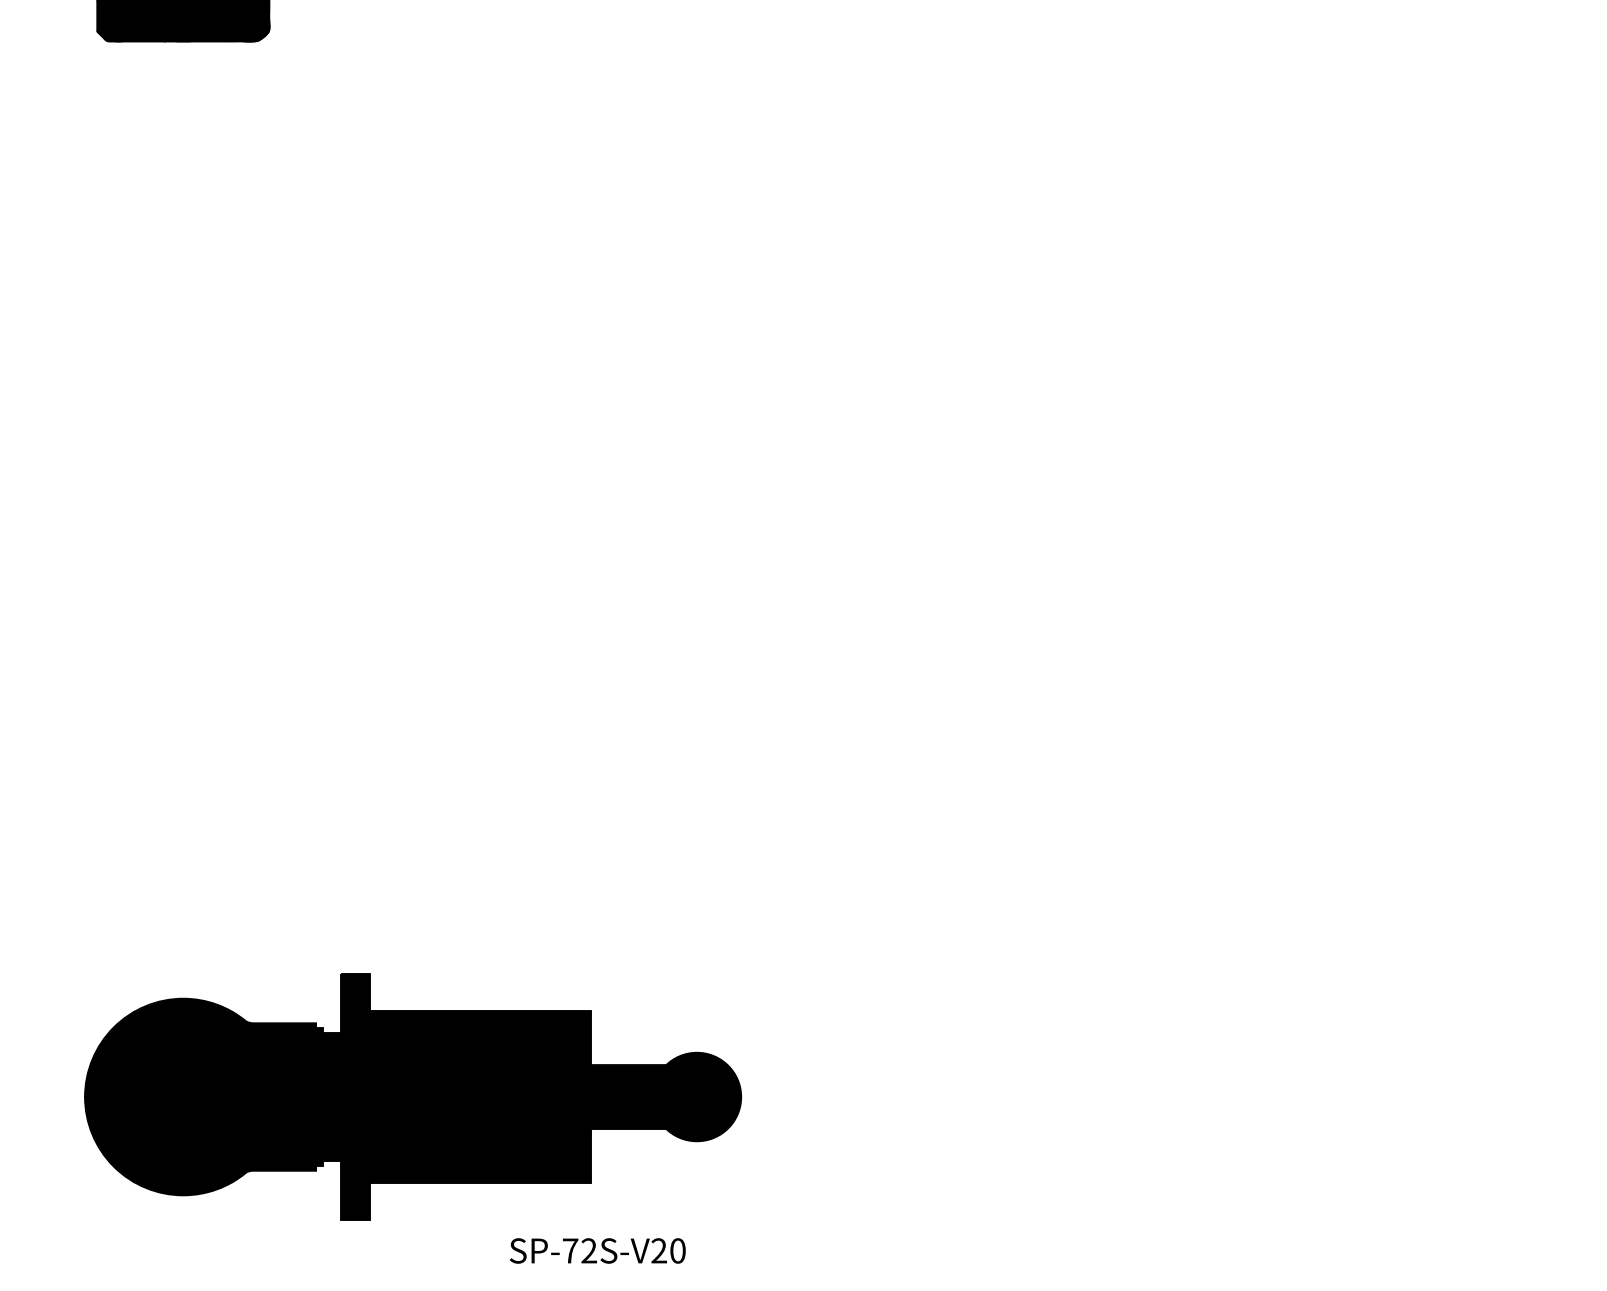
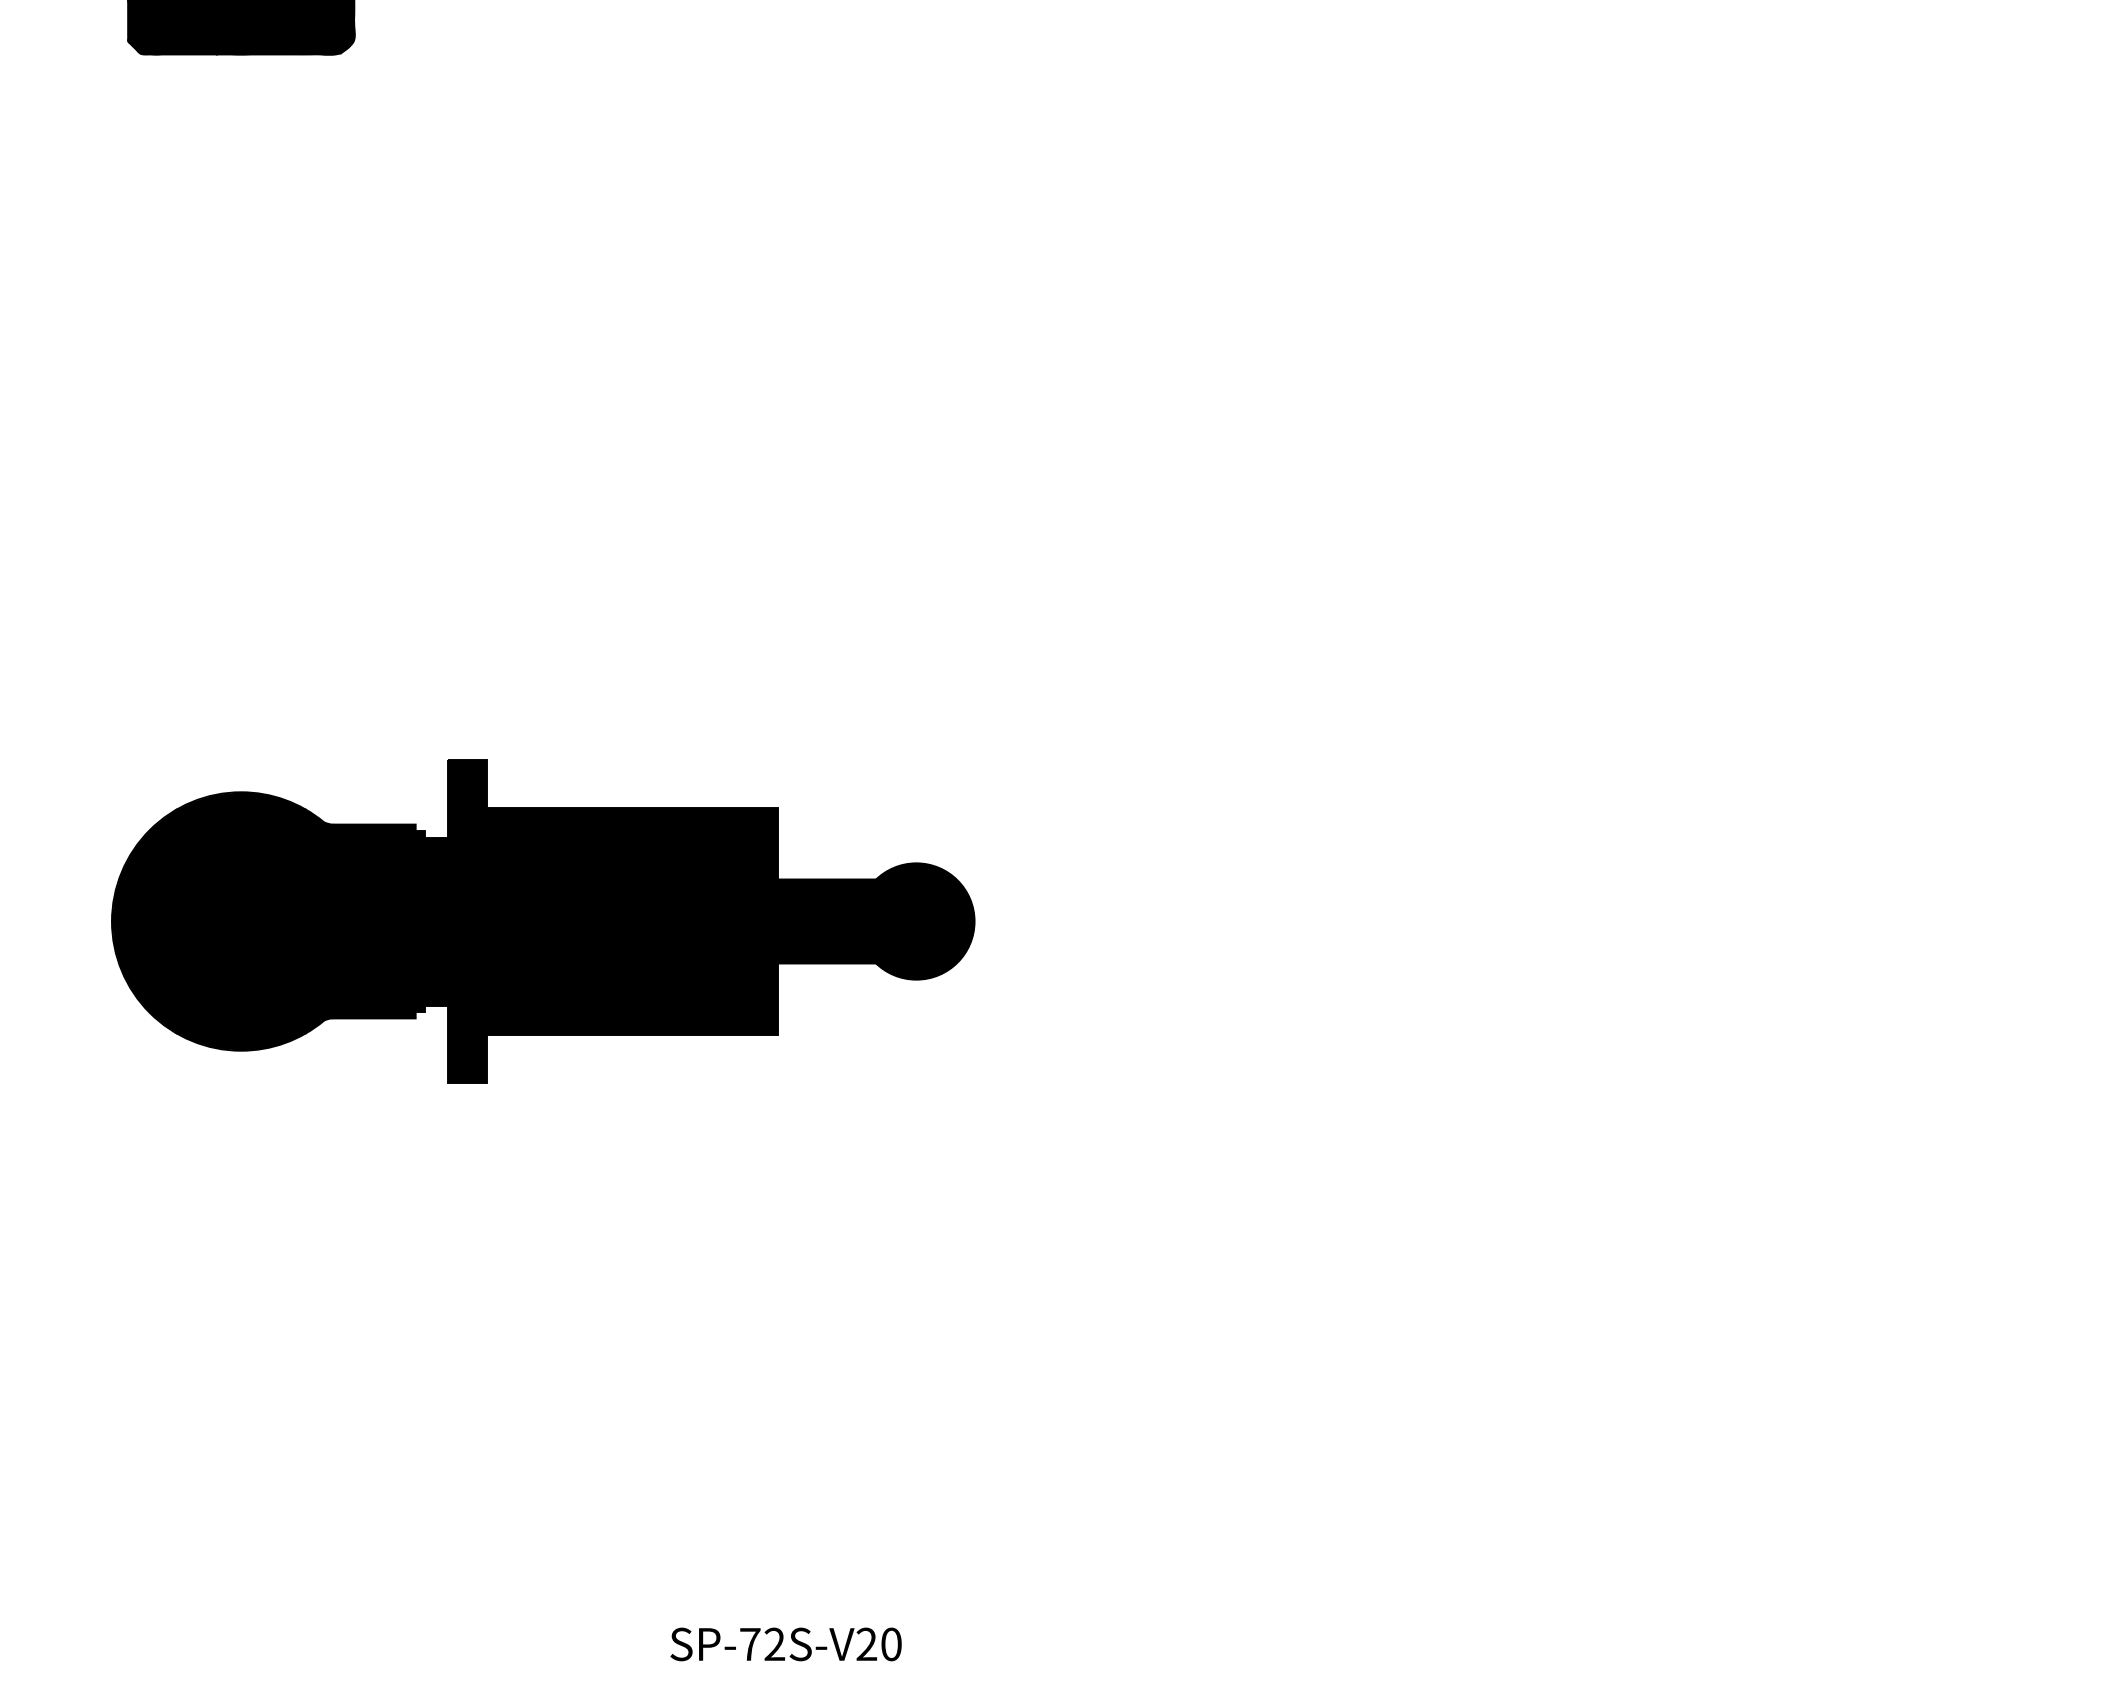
part: (413, 1096) -> (543, 920), moved

